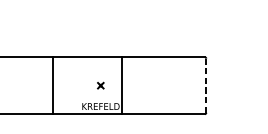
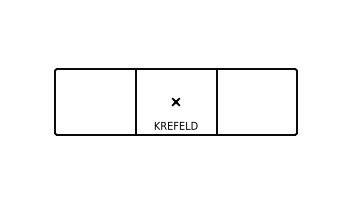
line: (53, 85) -> (136, 101), moved
line: (121, 85) -> (216, 101), moved
line: (206, 85) -> (296, 101), dashed -> solid

